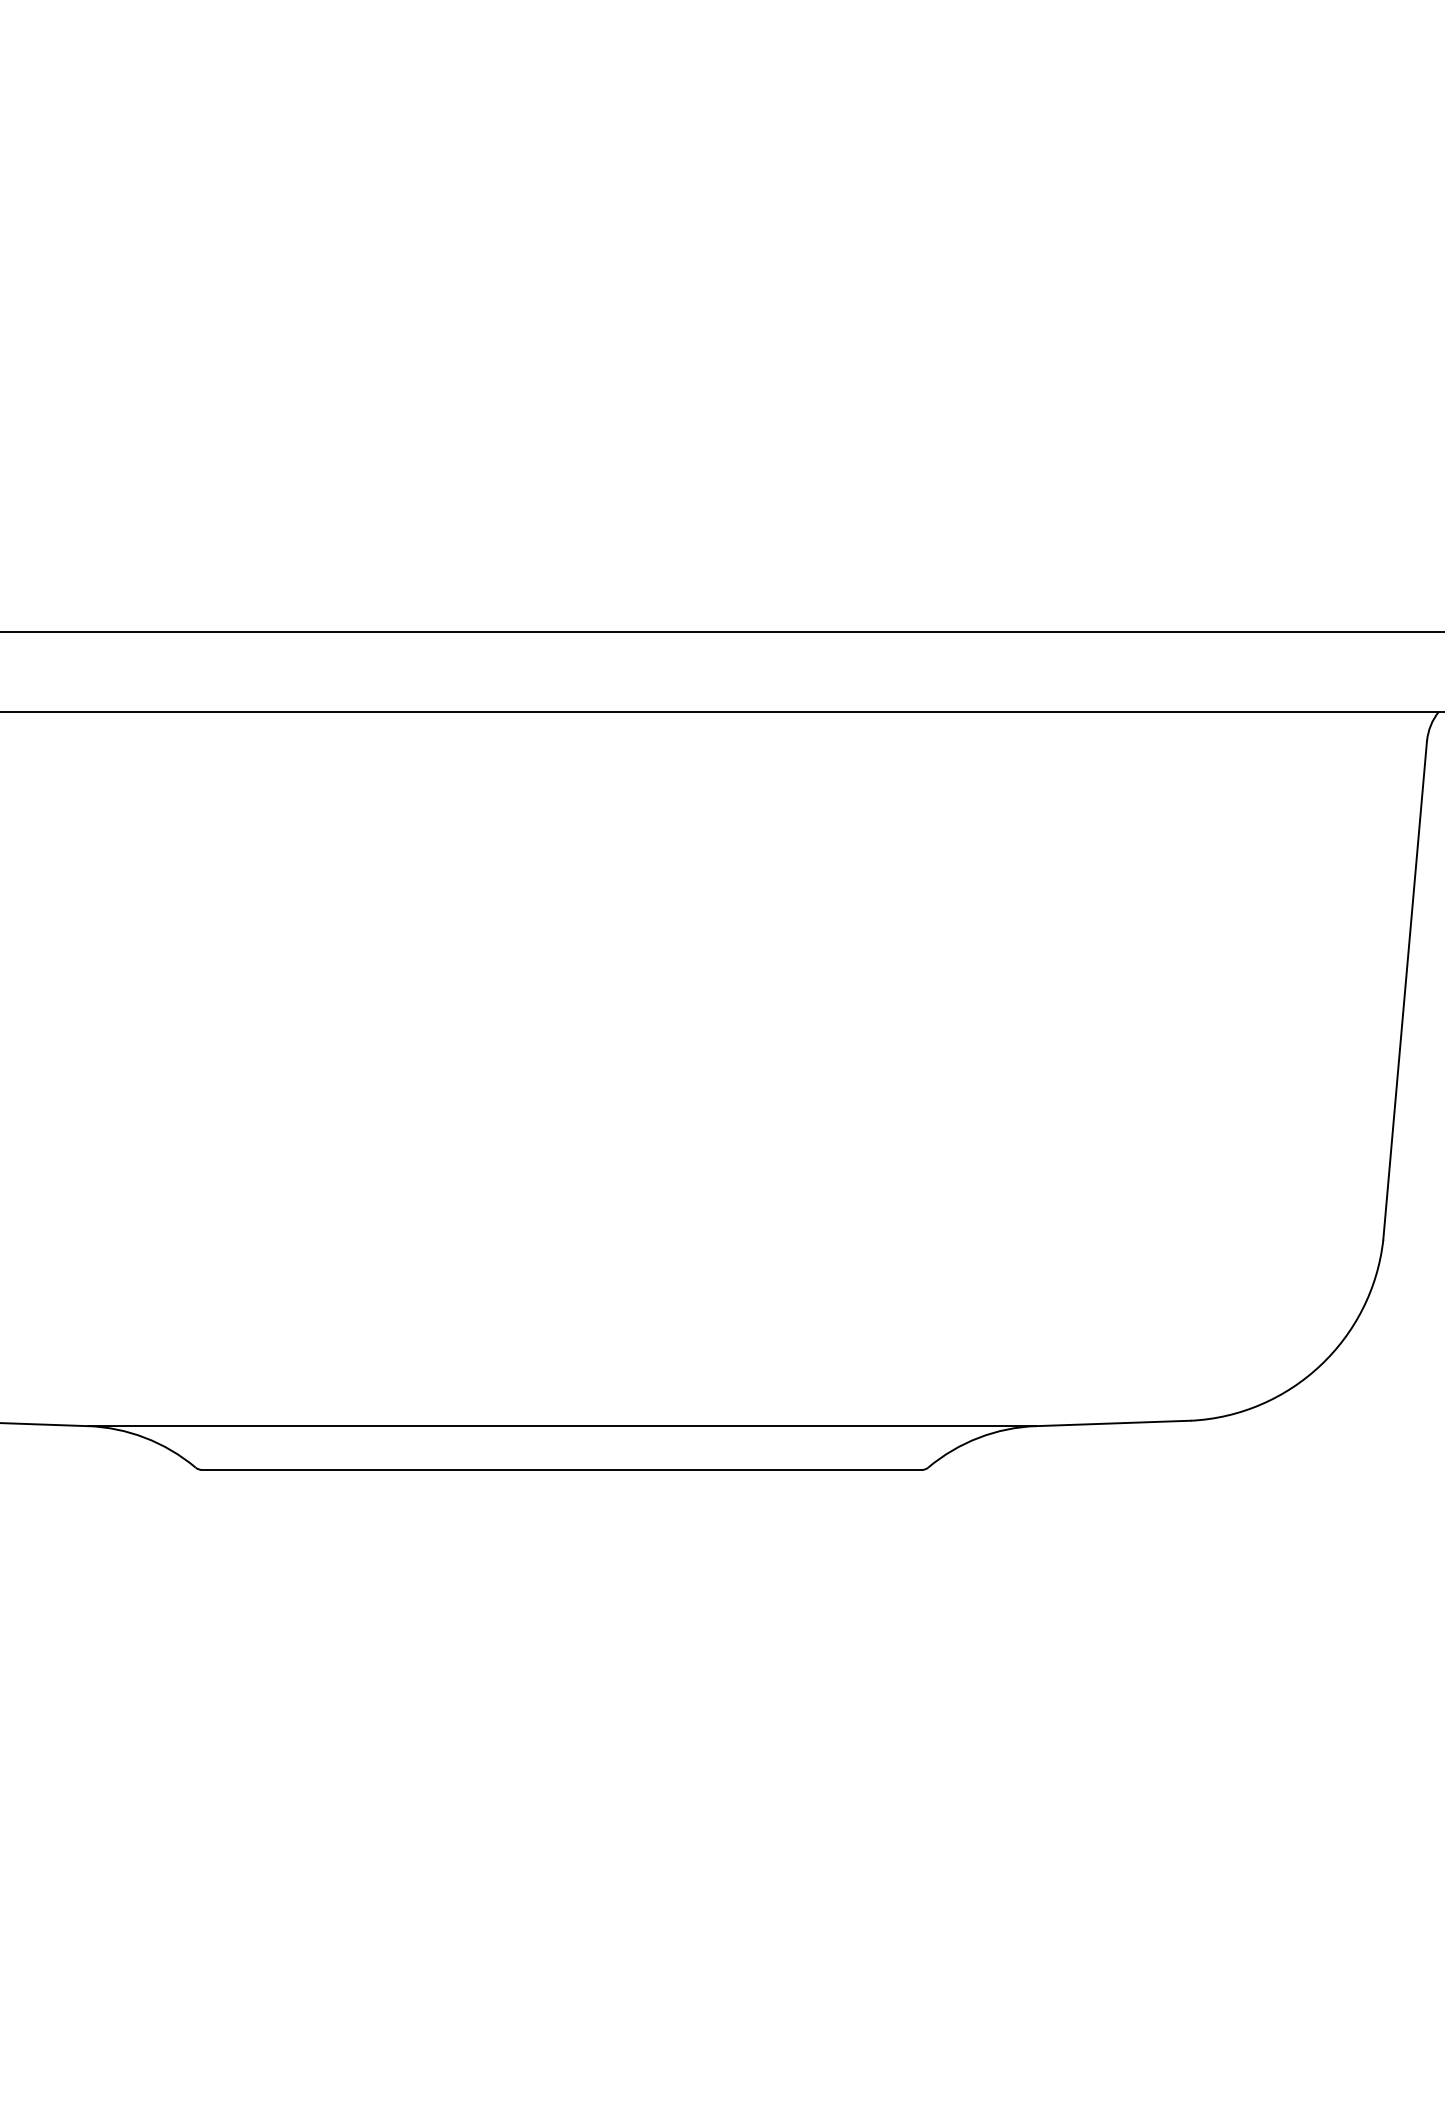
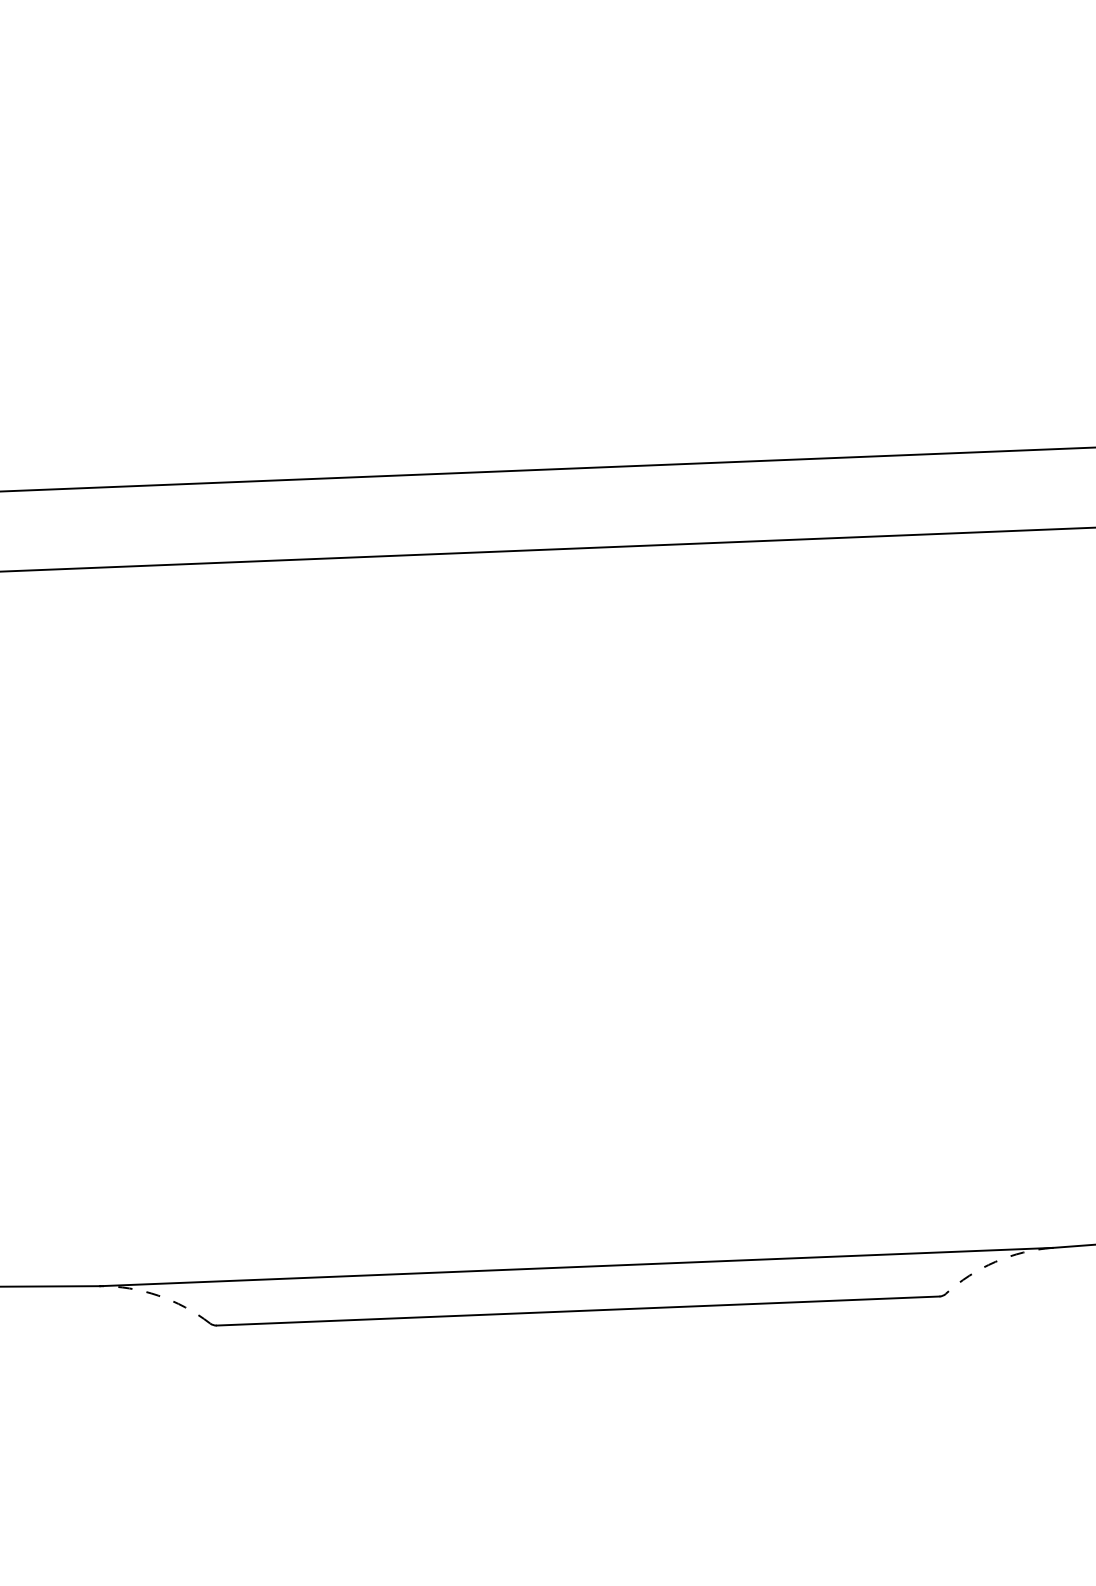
arc: (145, 1437) -> (158, 1295), solid -> dashed
arc: (978, 1437) -> (994, 1261), solid -> dashed

